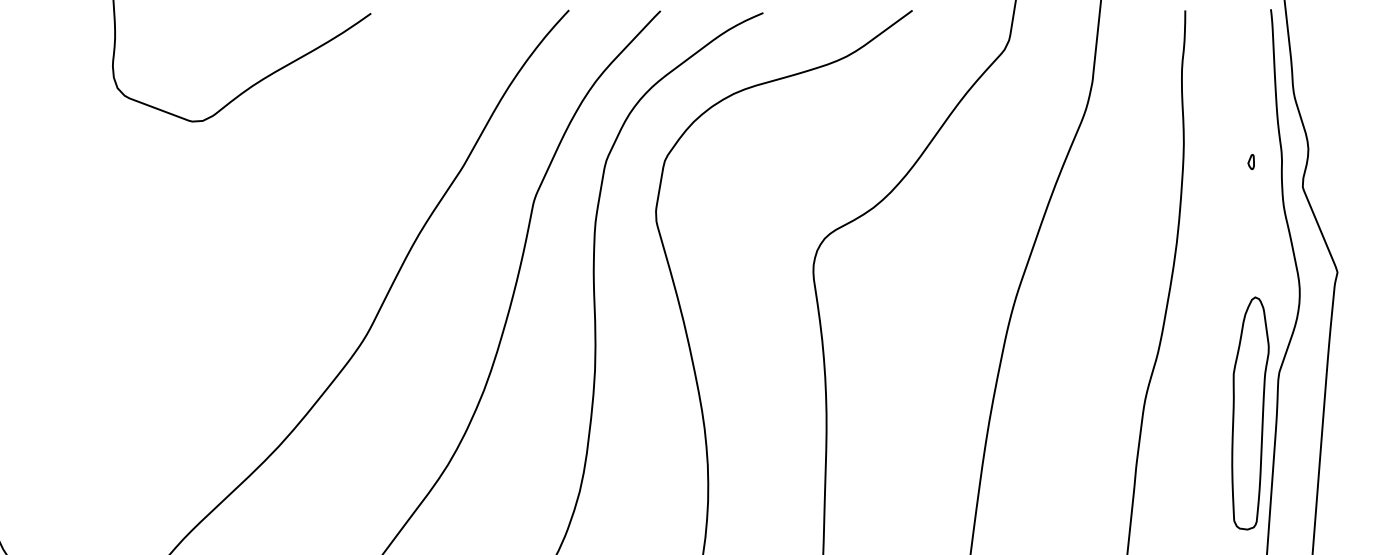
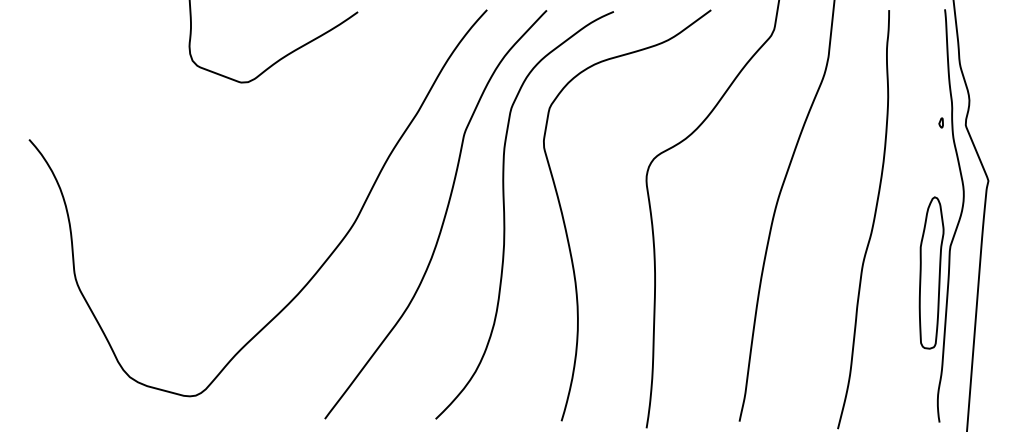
part: (1250, 161) -> (940, 122), moved

